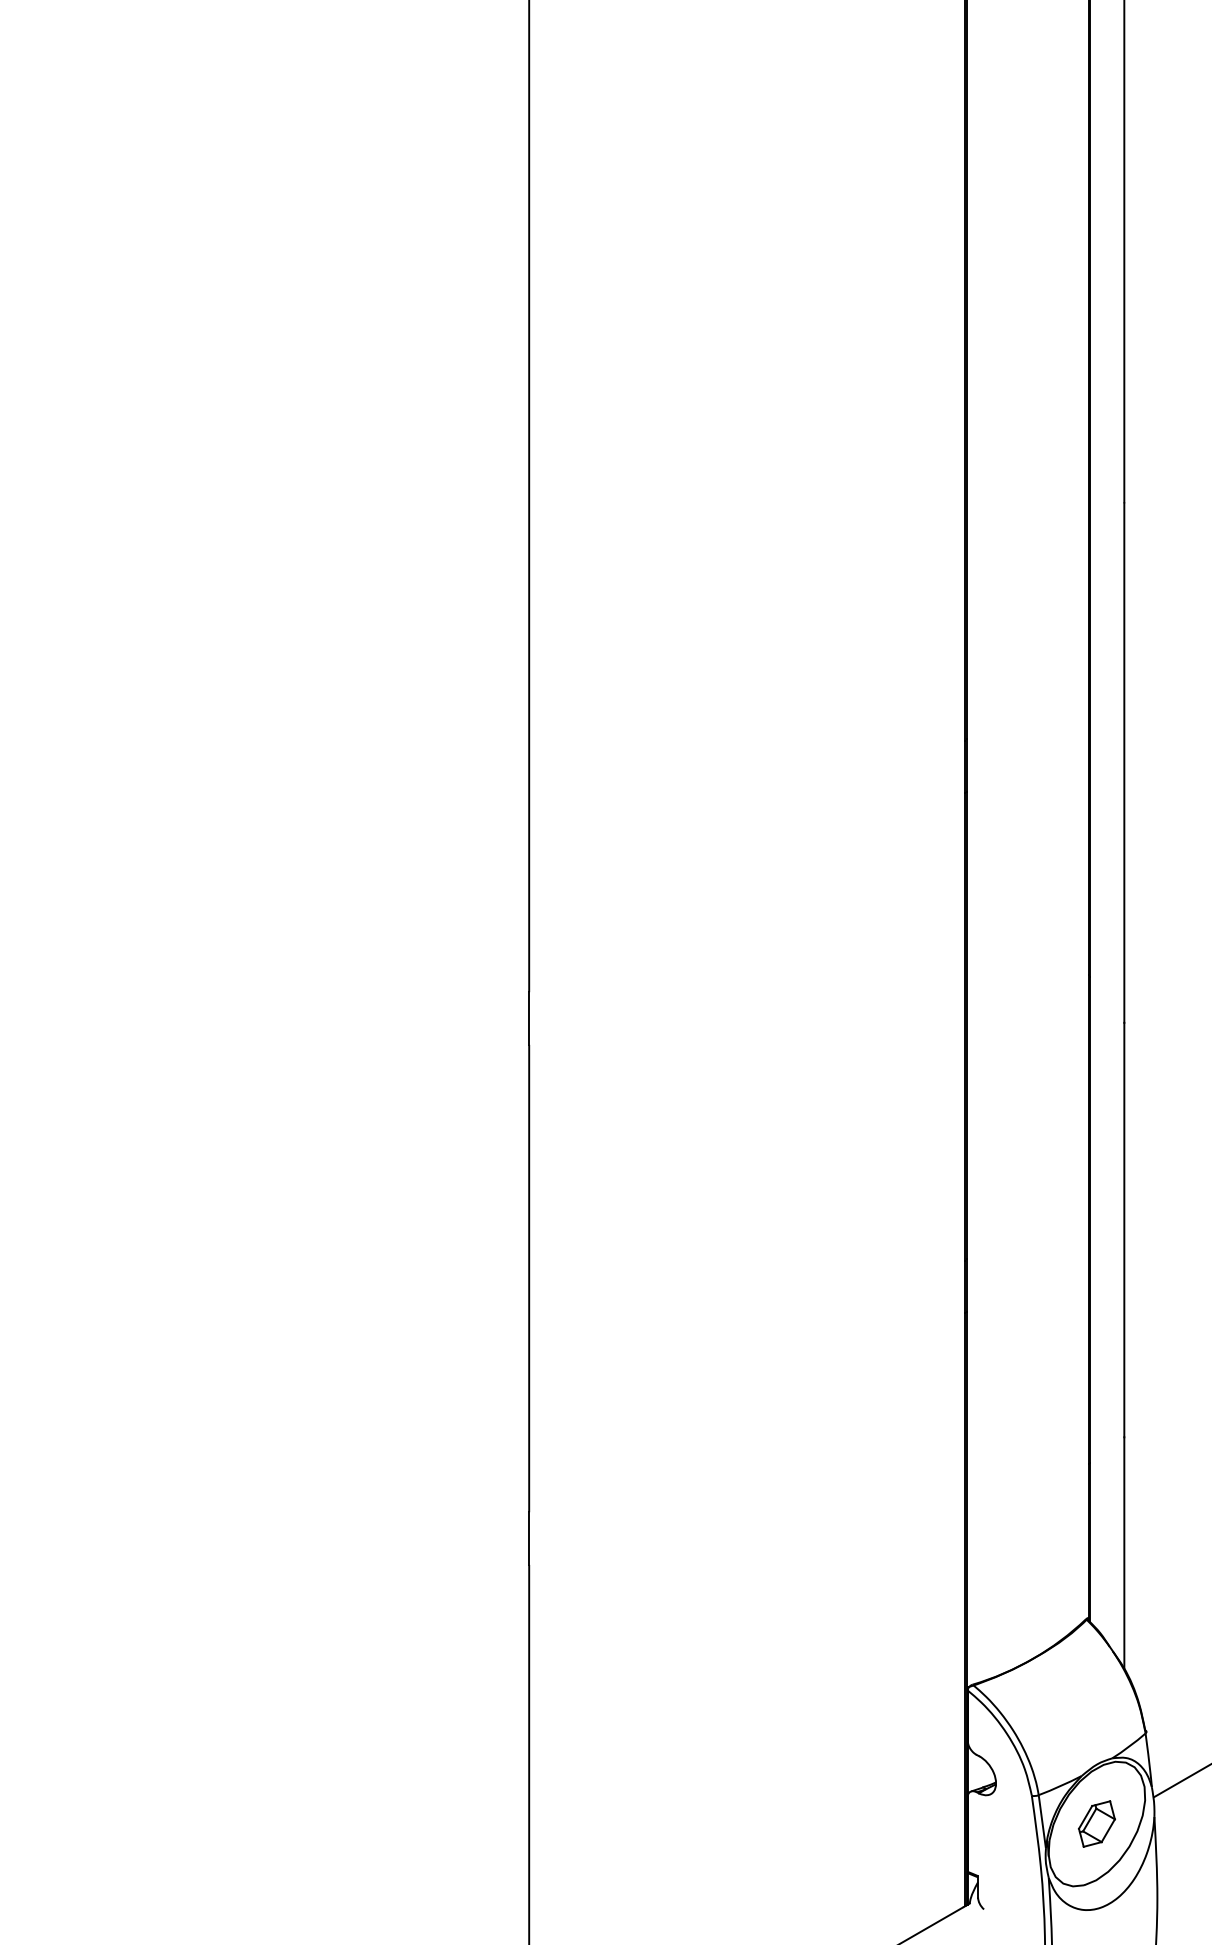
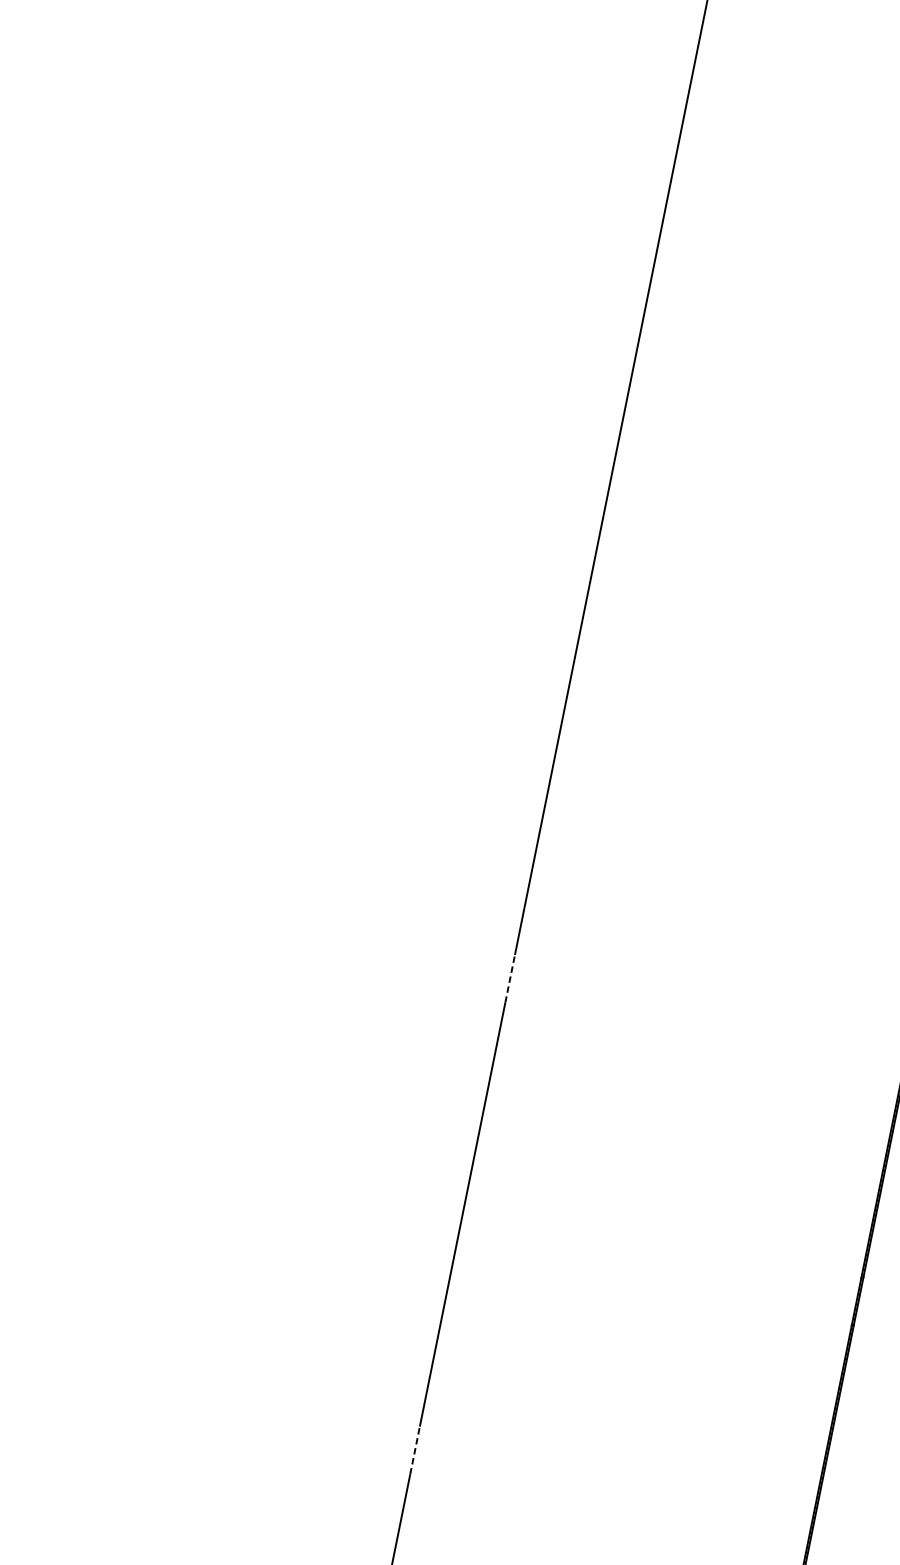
line: (529, 1018) -> (510, 978), solid -> dashed
line: (529, 1538) -> (415, 1450), solid -> dashed

